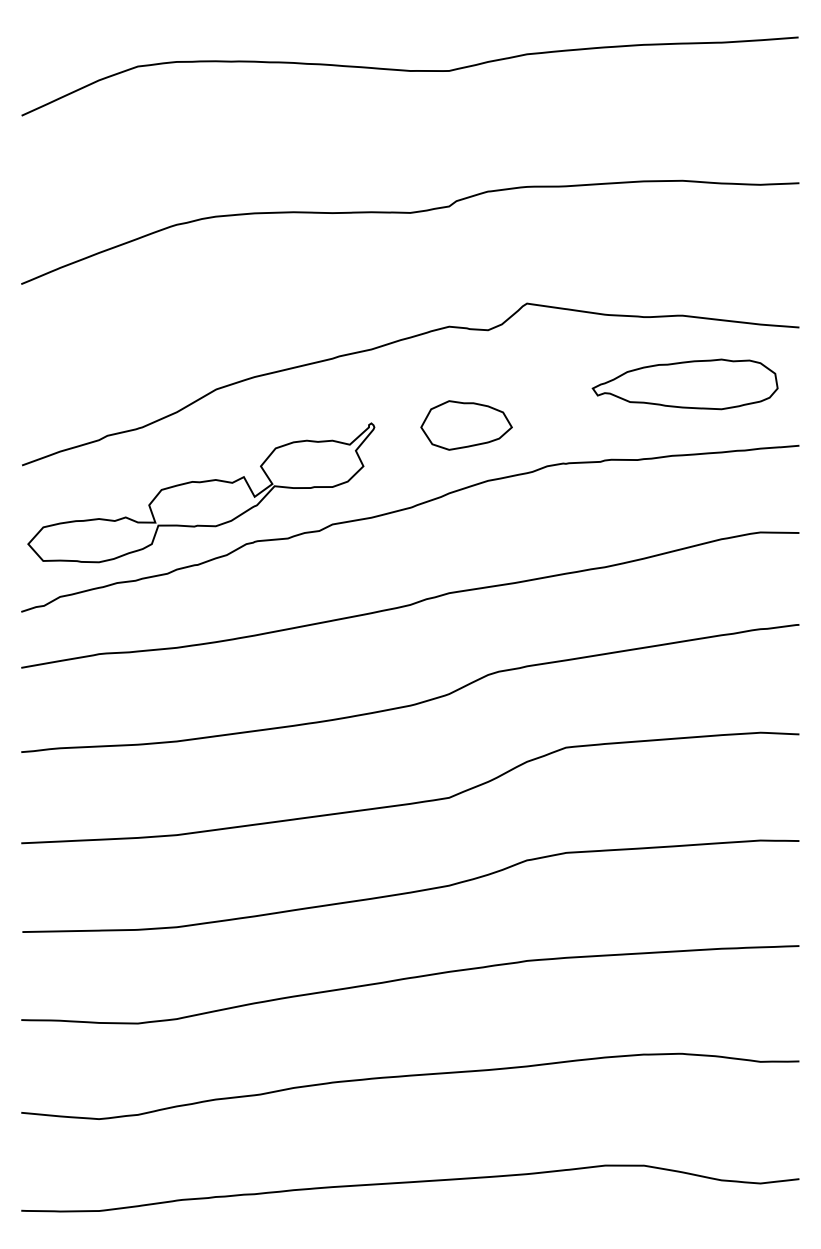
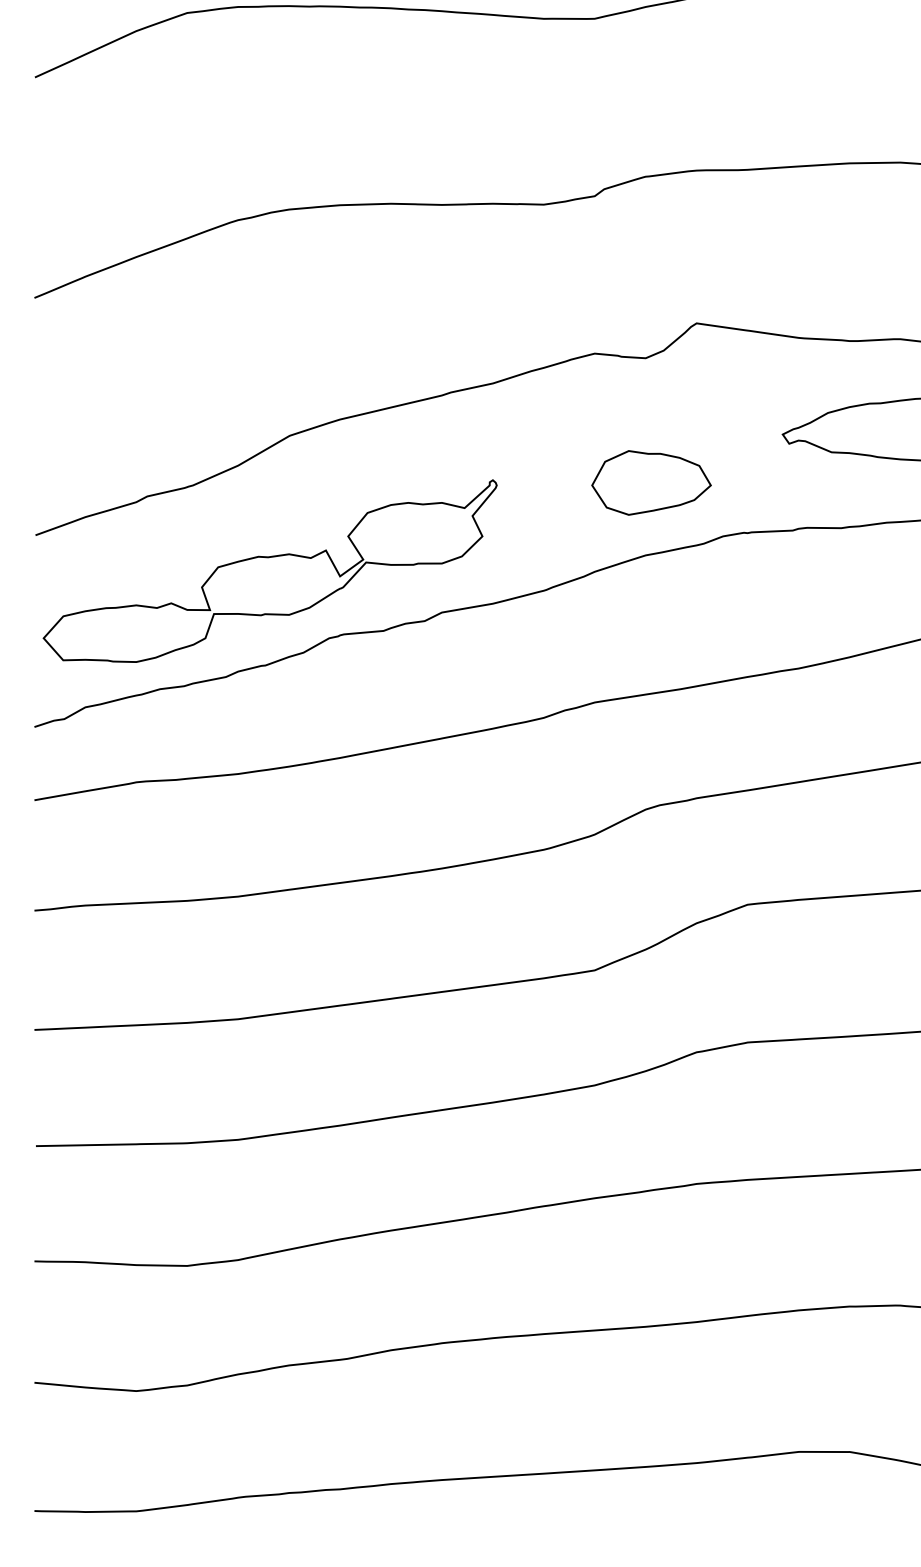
part: (466, 425) -> (651, 482), moved

